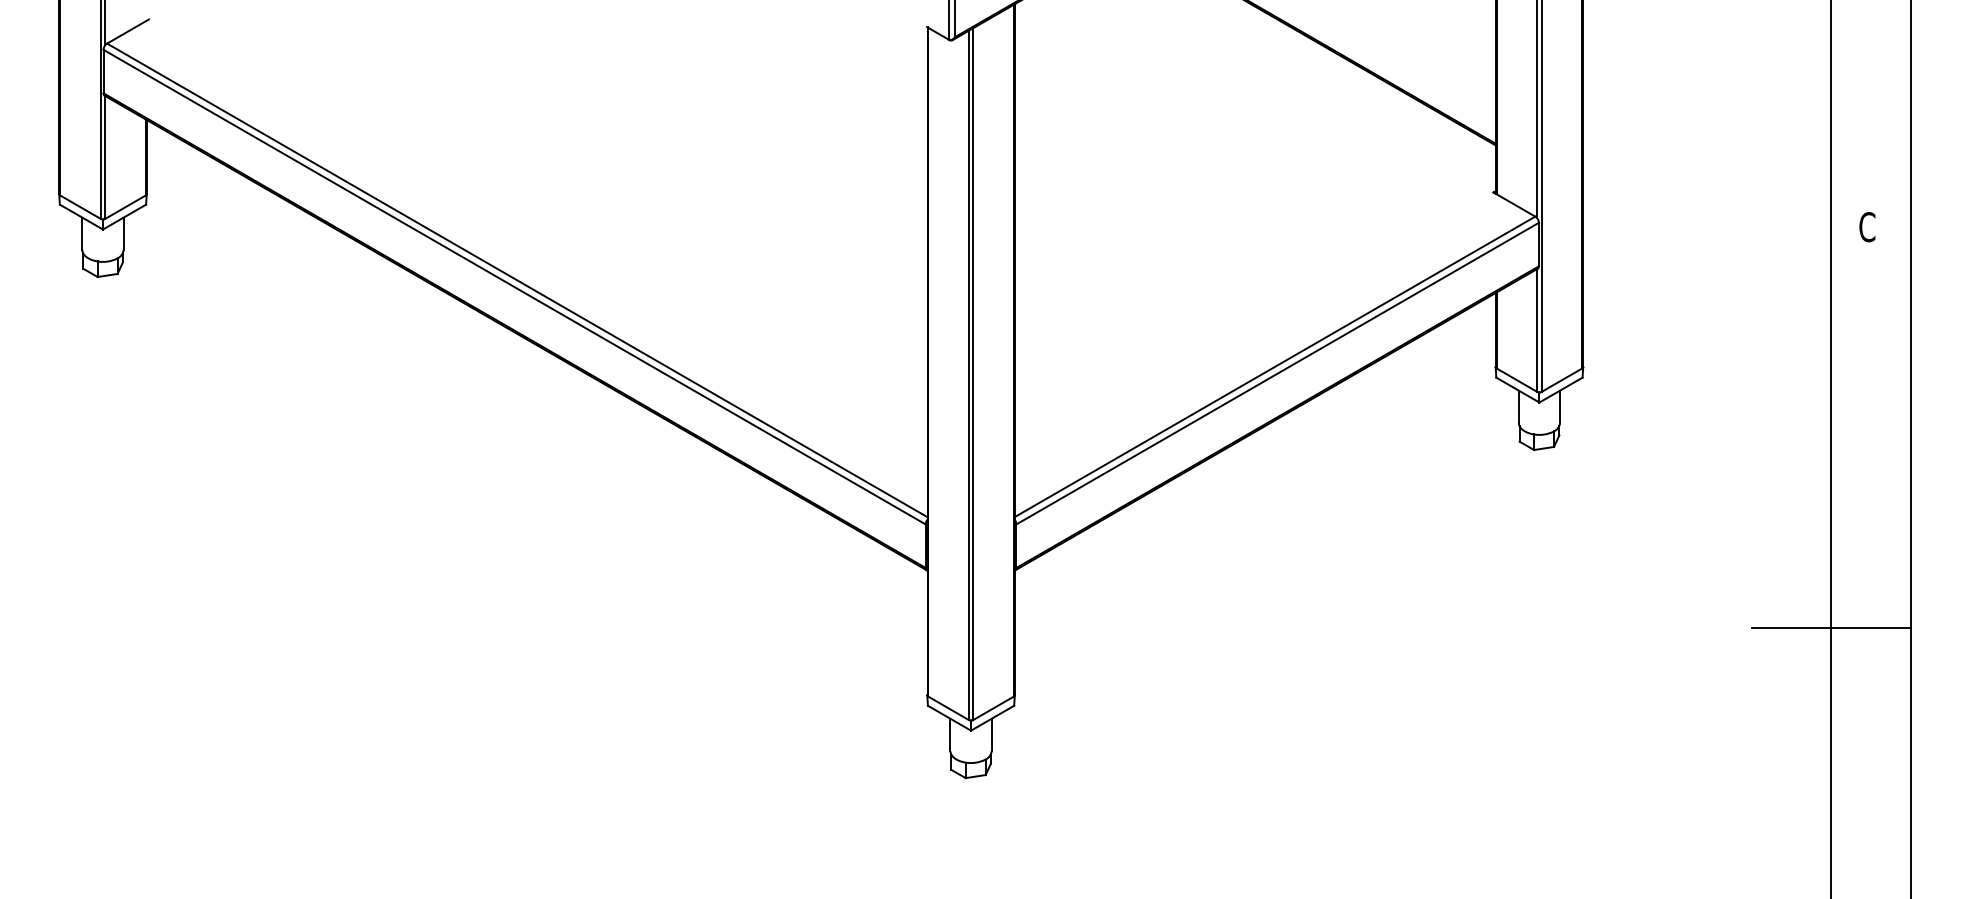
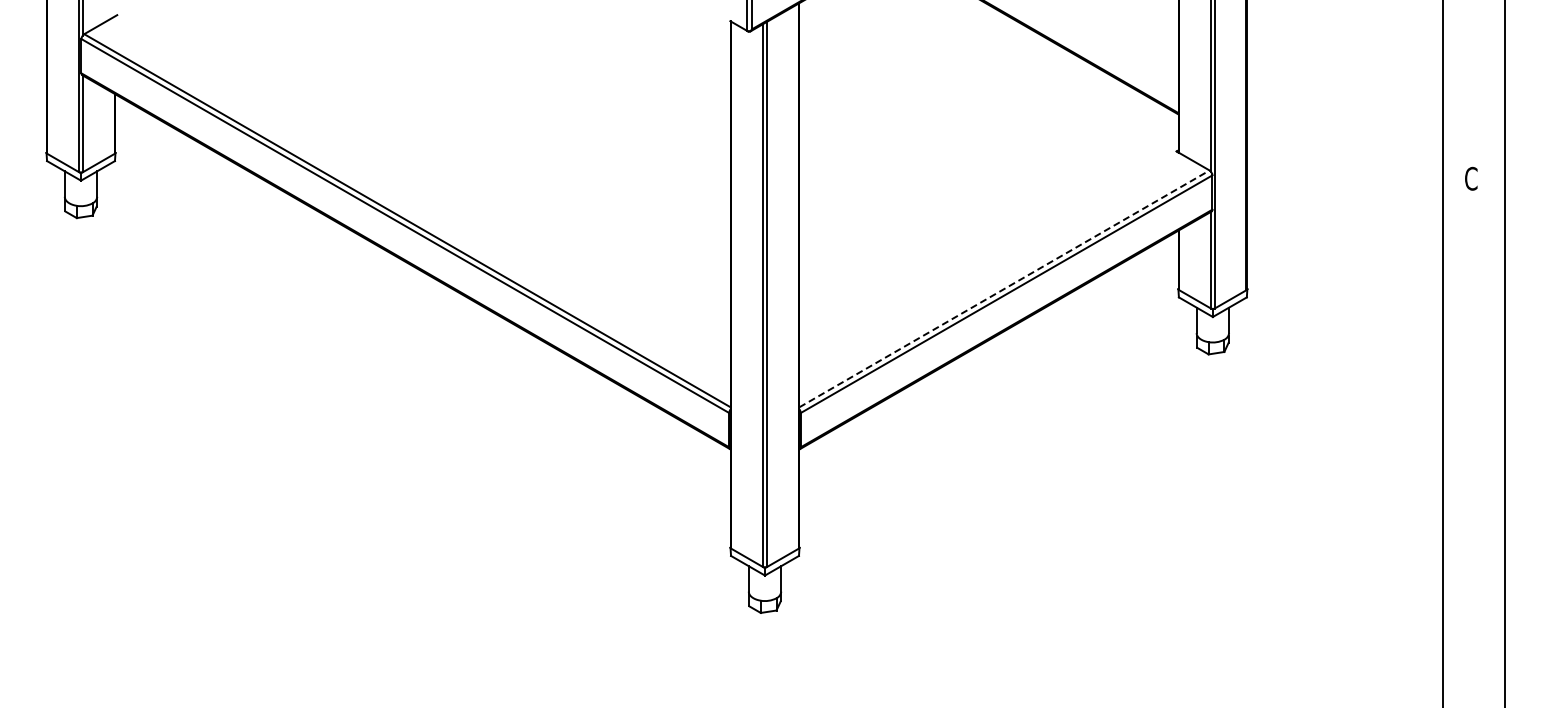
line: (1274, 366) -> (1004, 288), solid -> dashed
line: (1830, 627) -> (1442, 494), removed

